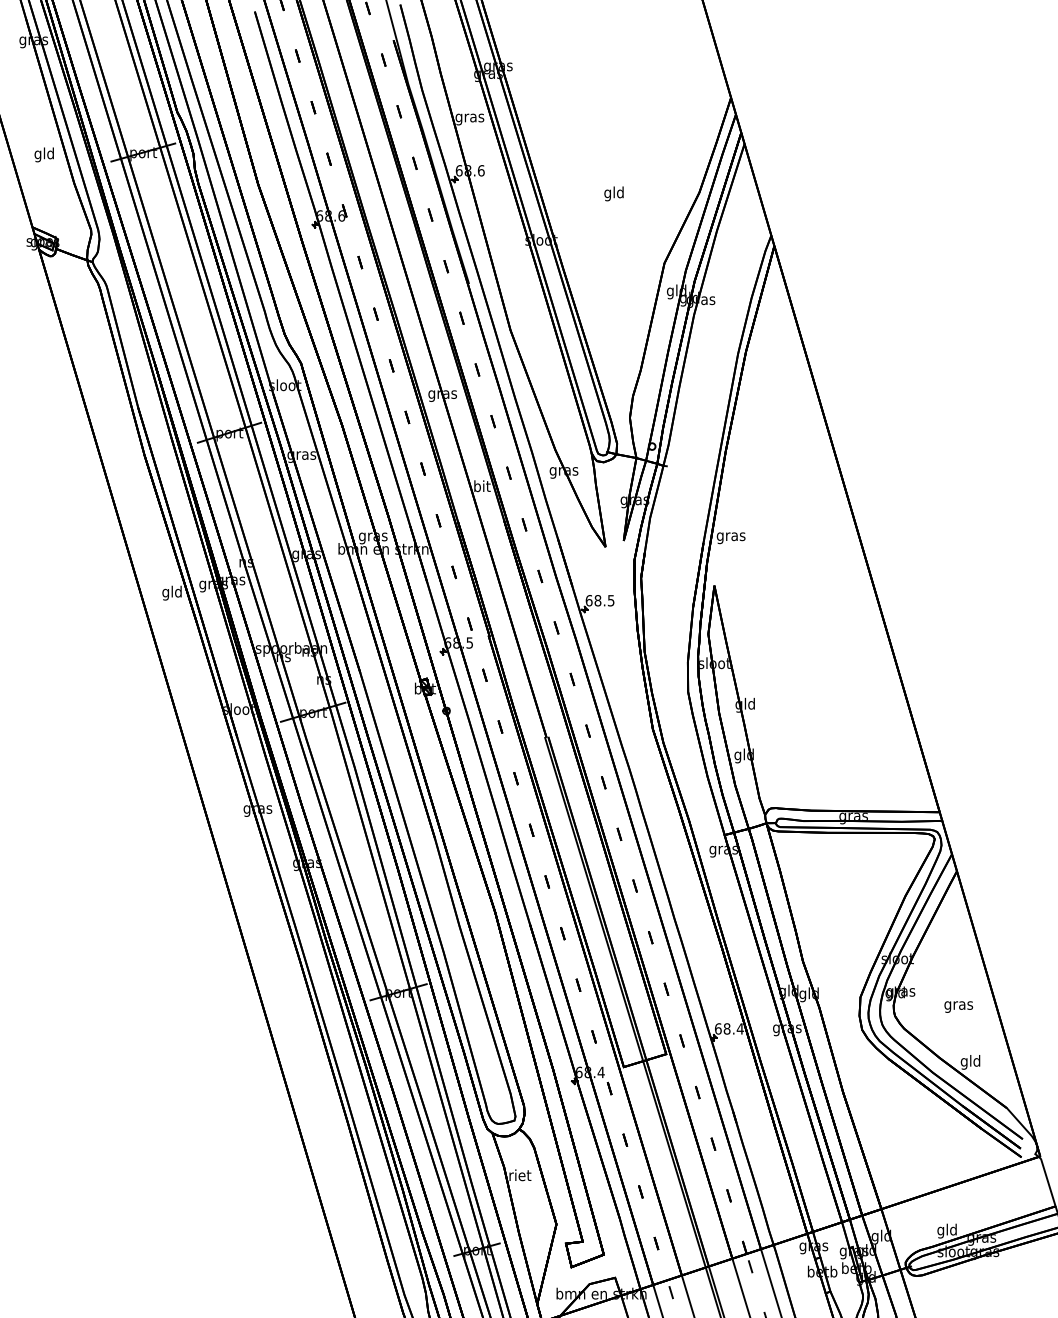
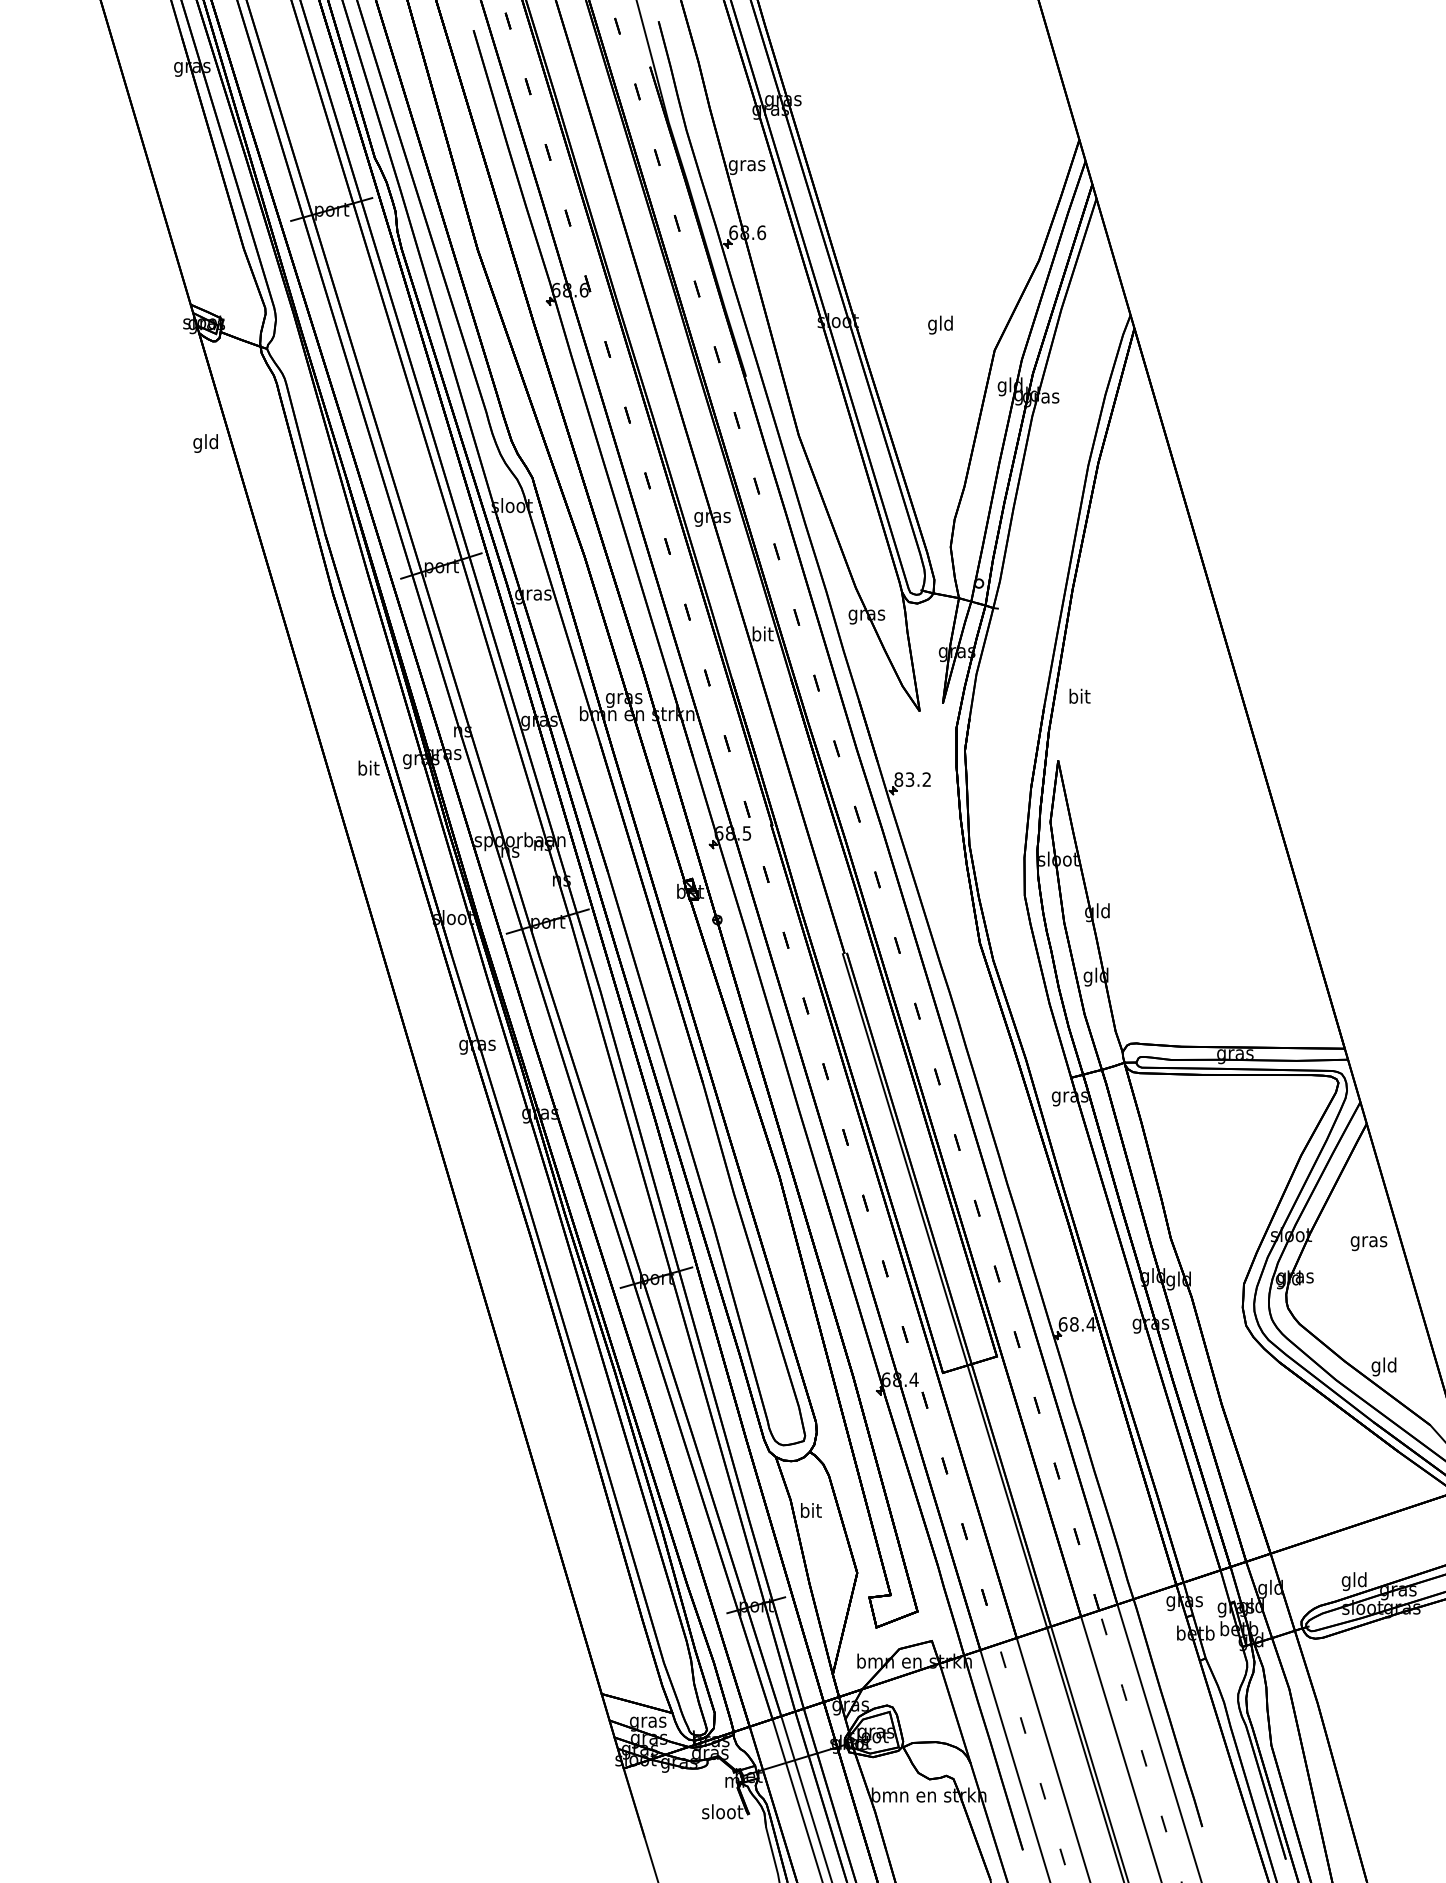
text: (44, 154) -> (205, 443), moved
text: (614, 193) -> (940, 324), moved
text: (731, 536) -> (1079, 697), gras -> bit
text: (171, 592) -> (367, 769), gld -> bit
text: (599, 600) -> (912, 779), 68.5 -> 83.2
text: (958, 1007) -> (1368, 1243), moved
text: (520, 1175) -> (811, 1510), riet -> bit

